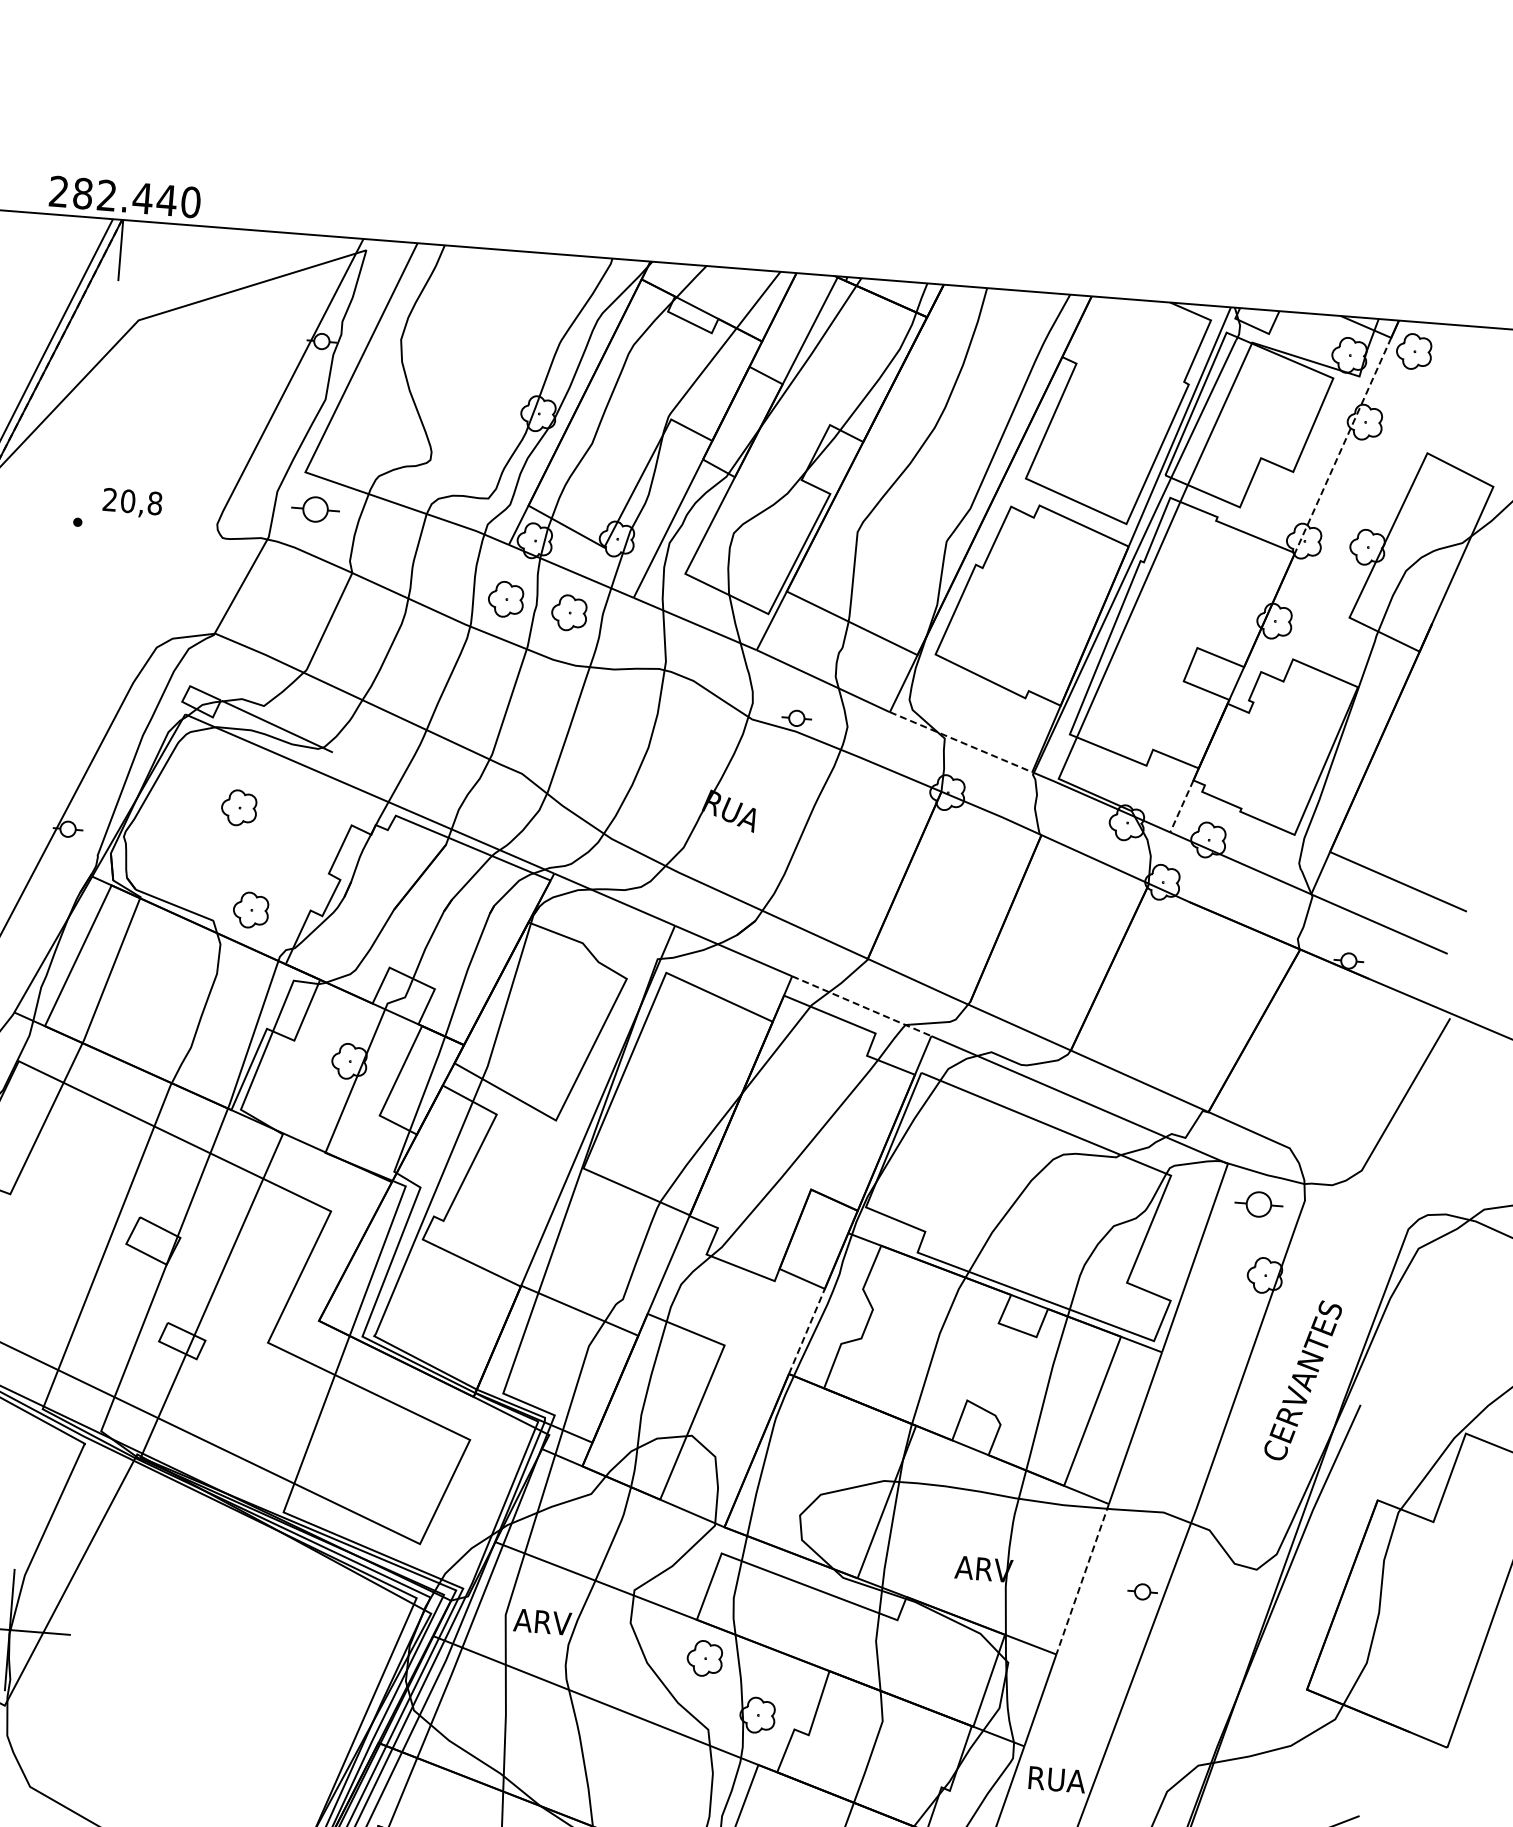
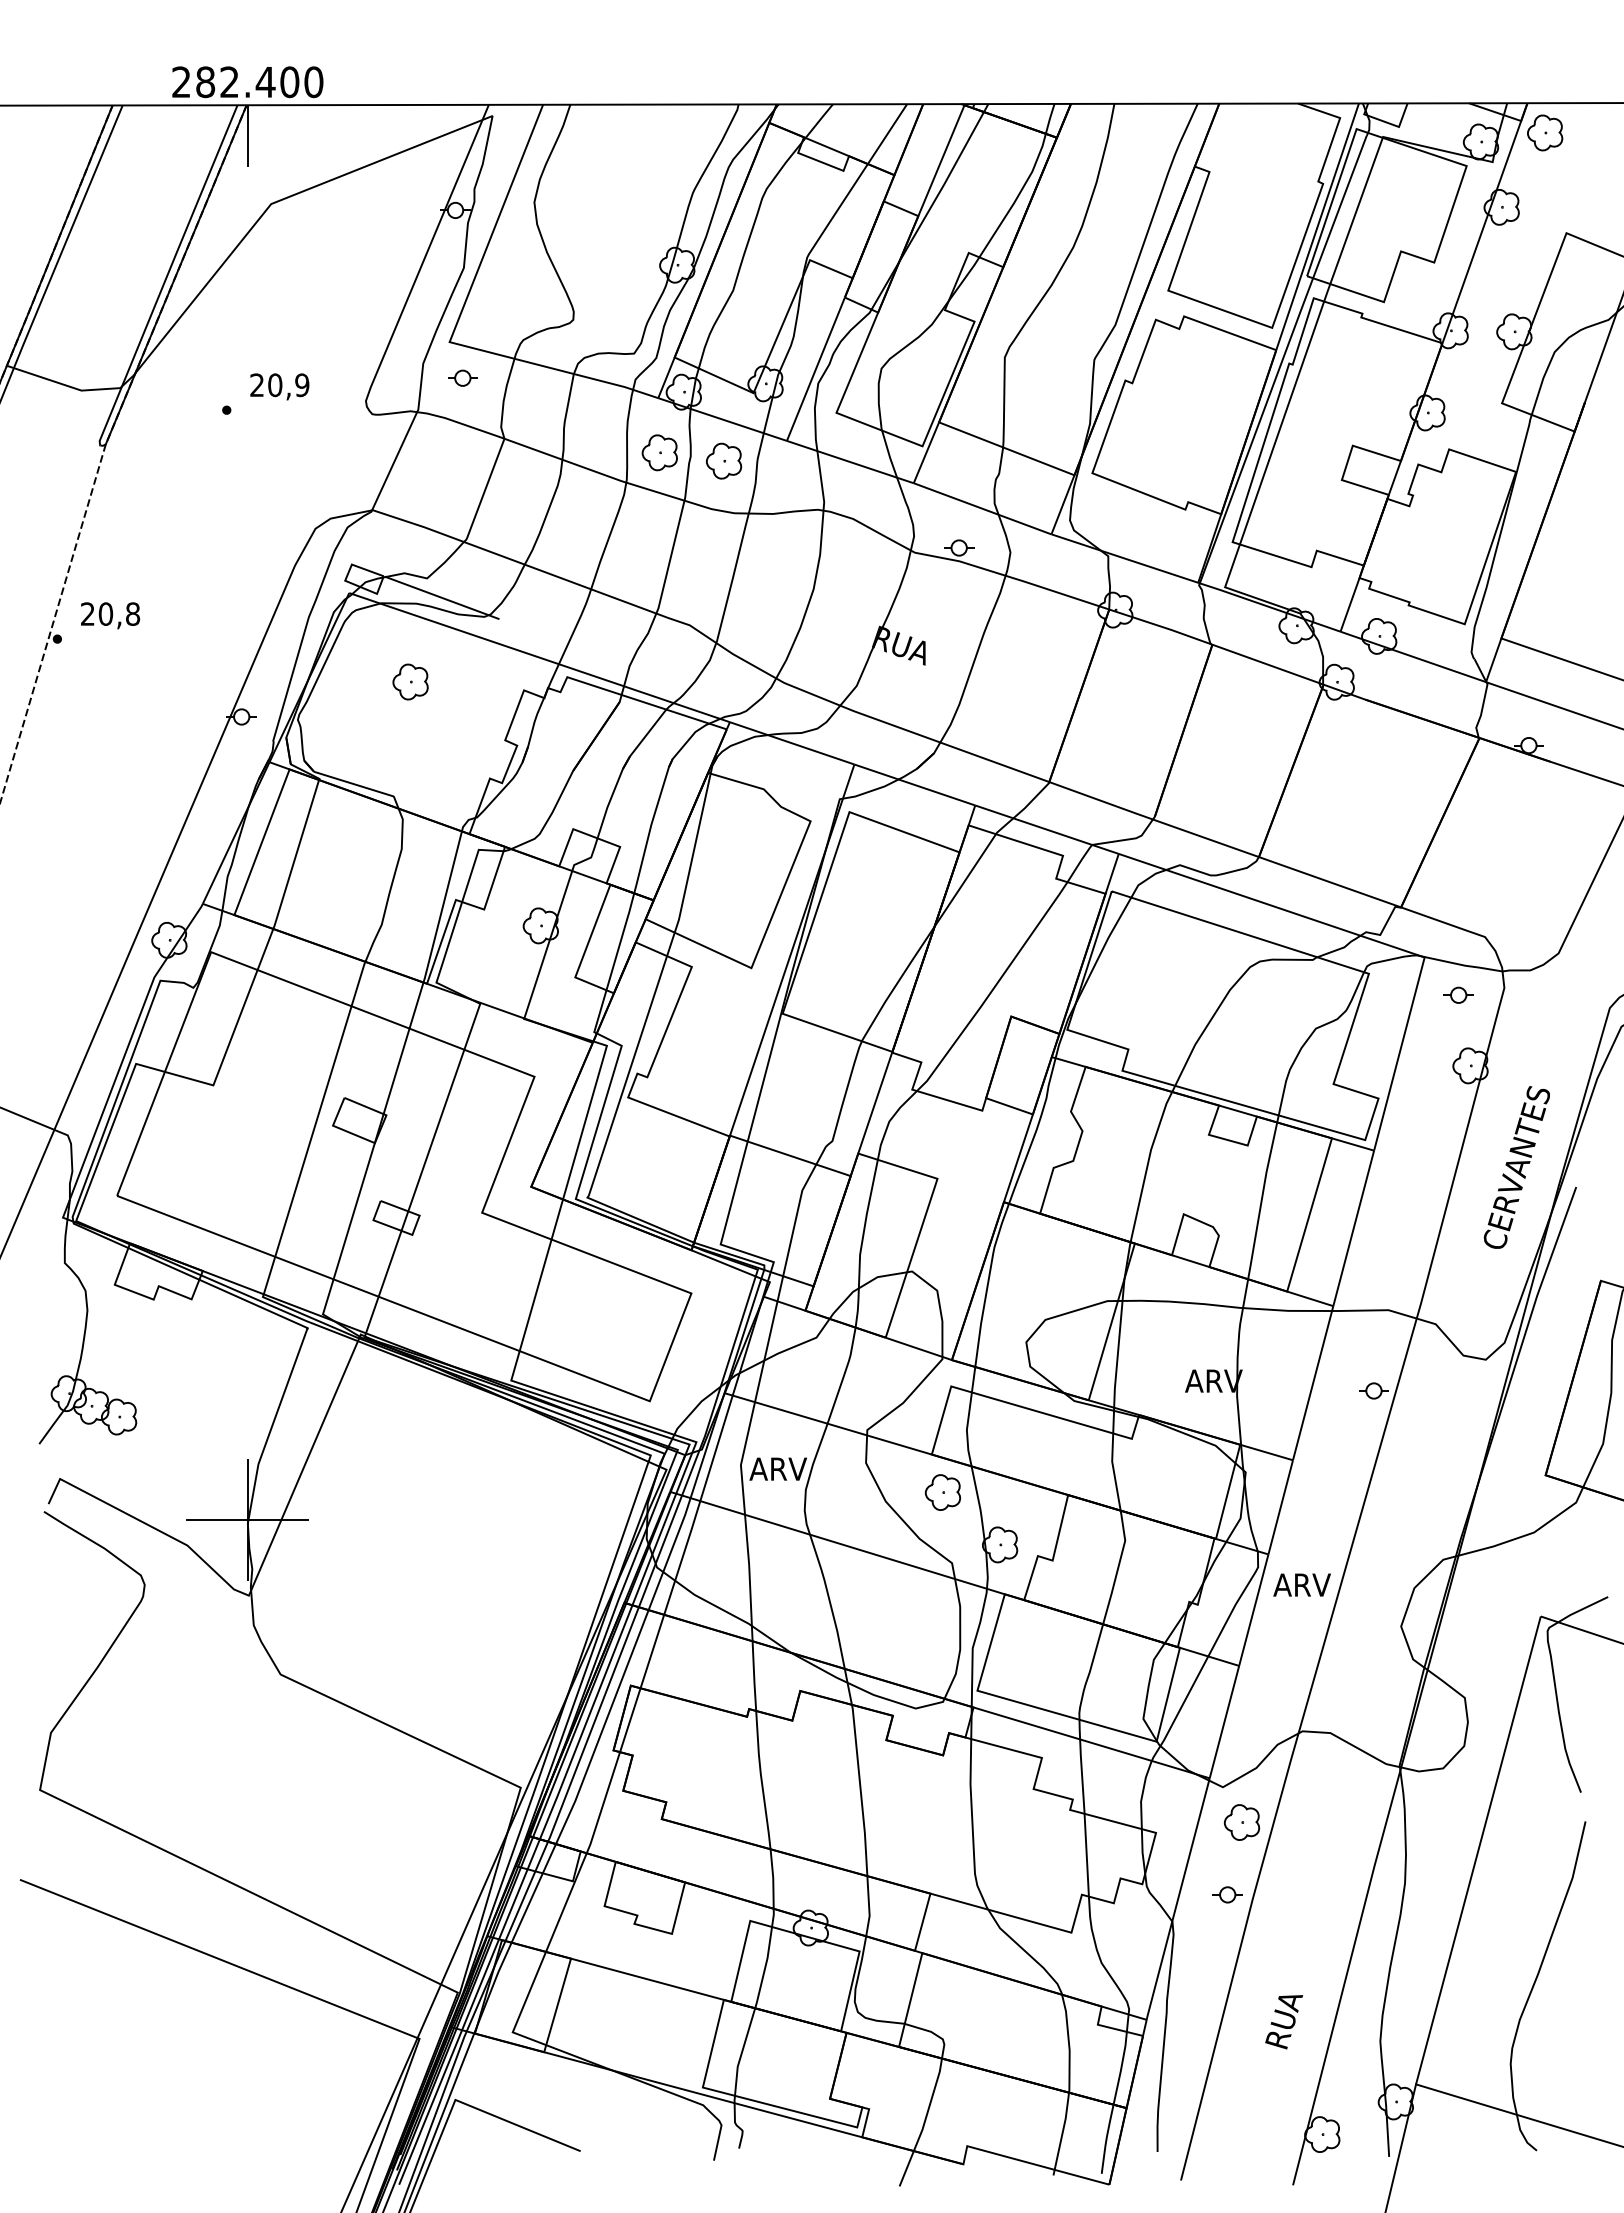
text: (166, 200) -> (289, 82), 282.440 -> 282.400
line: (1342, 445) -> (1481, 232), dashed -> solid
text: (155, 503) -> (302, 385), 20,8 -> 20,9
part: (315, 508) -> (462, 377), size x0.62
line: (961, 742) -> (1125, 558), dashed -> solid
line: (1181, 806) -> (1349, 605), dashed -> solid
part: (251, 909) -> (430, 782), removed
line: (862, 1006) -> (1047, 829), dashed -> solid
part: (1258, 1203) -> (1458, 994), size x0.62
line: (807, 1330) -> (1018, 1157), dashed -> solid
line: (1082, 1579) -> (1313, 1383), dashed -> solid
text: (1055, 1779) -> (1302, 1584), RUA -> ARV

